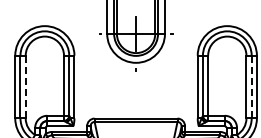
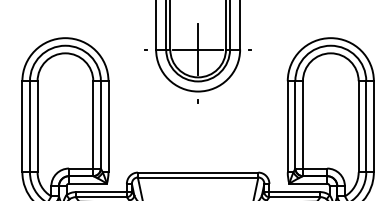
line: (25, 86) -> (37, 125), dashed -> solid
line: (251, 87) -> (365, 127), dashed -> solid

